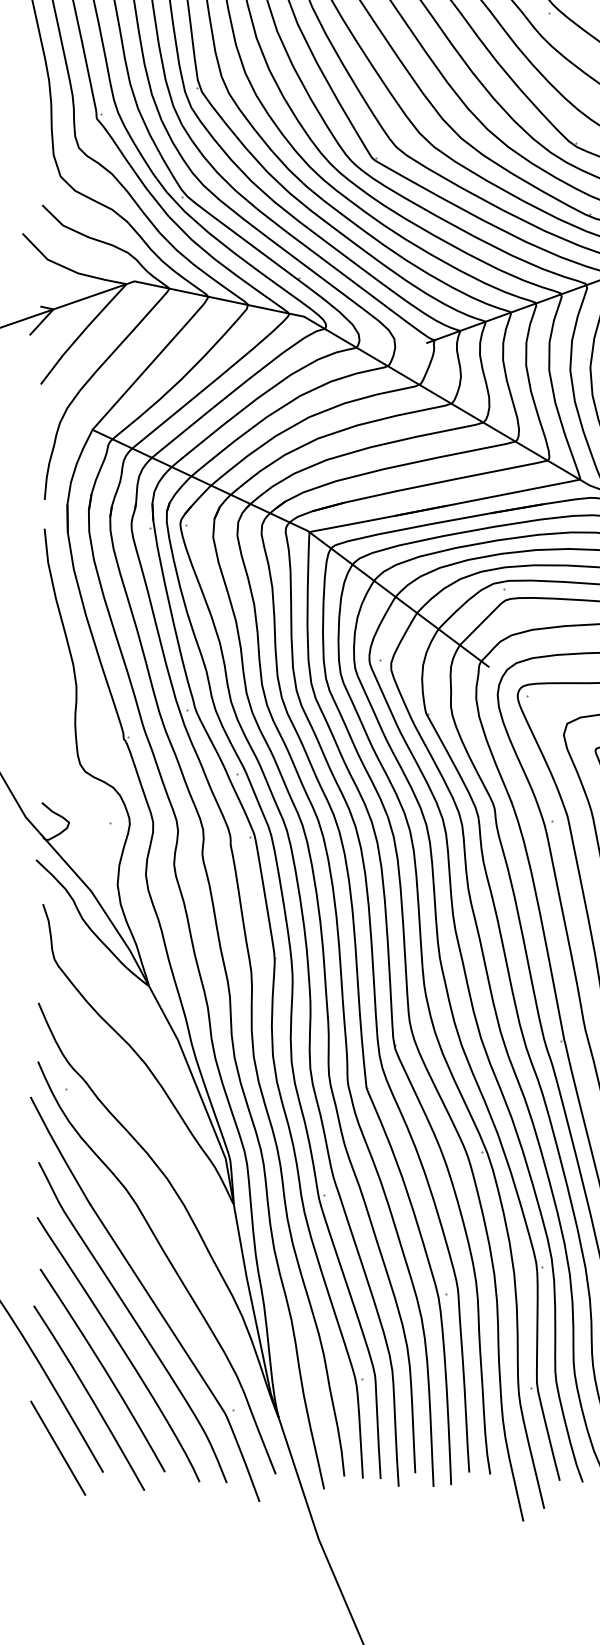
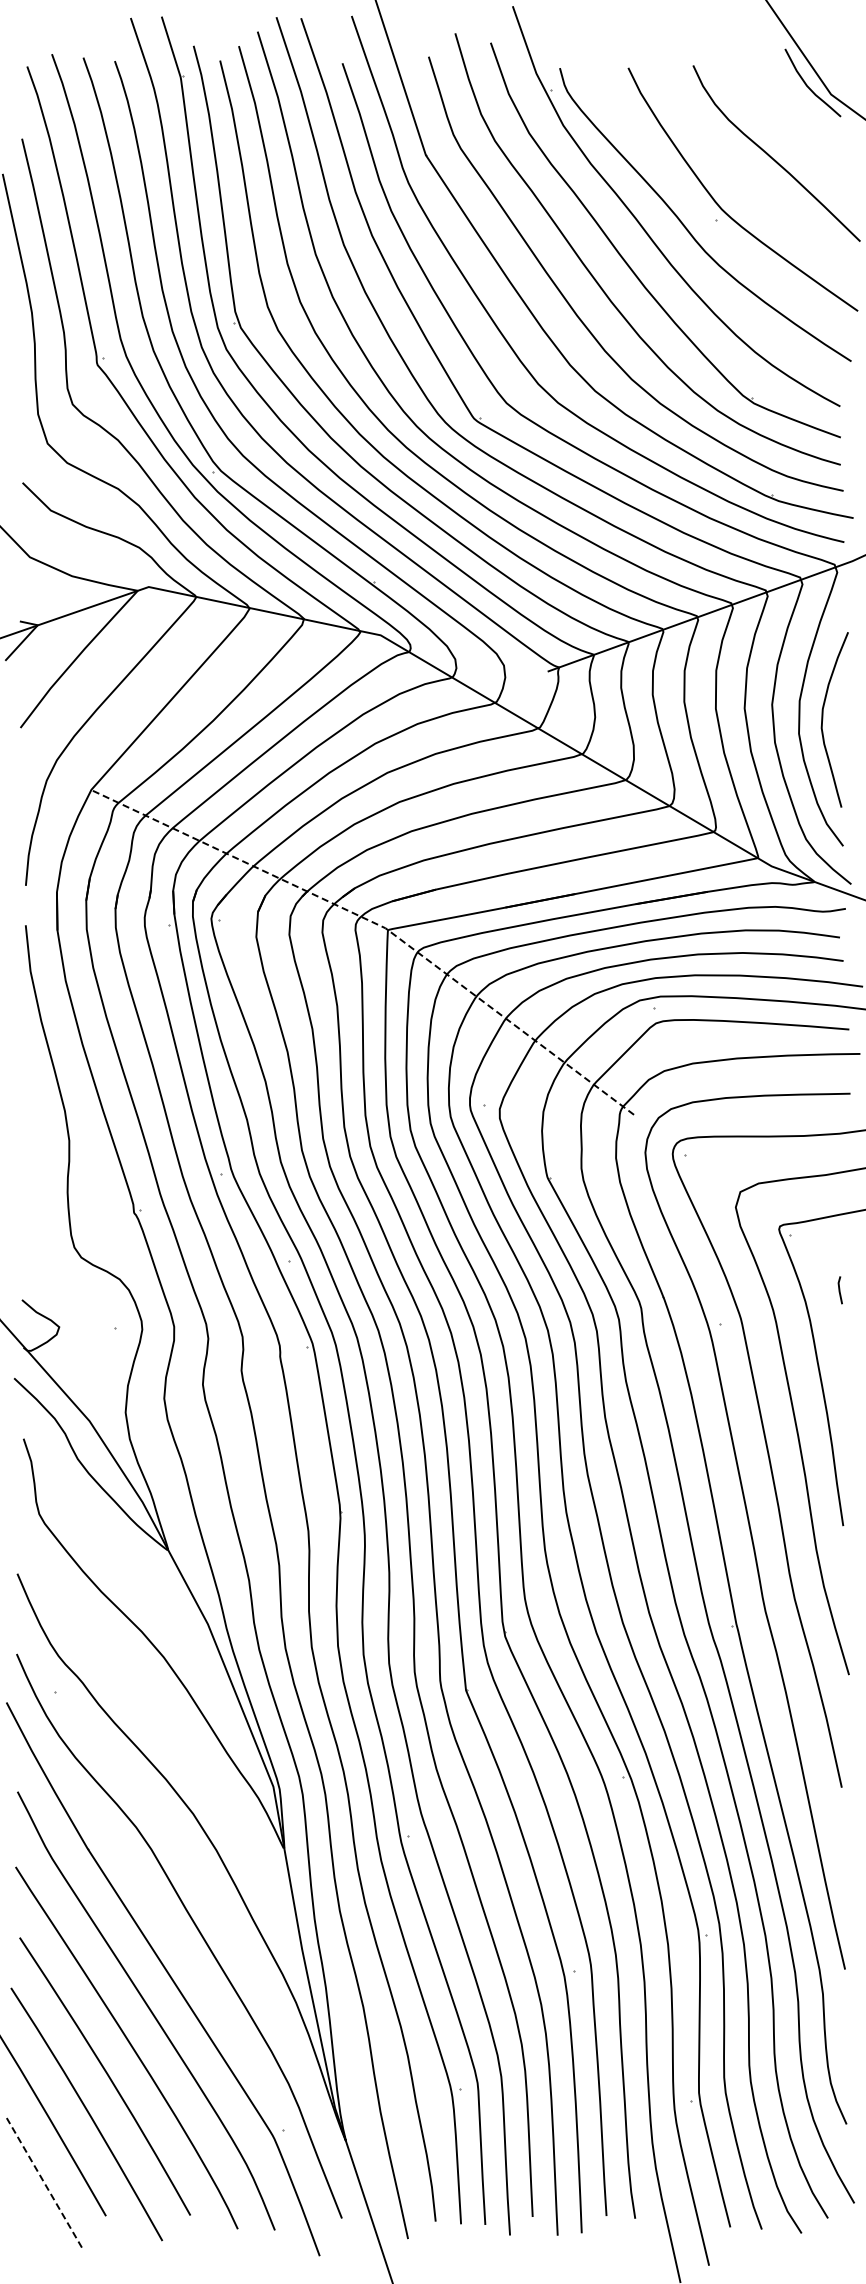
line: (304, 528) -> (380, 925), solid -> dashed
line: (58, 1448) -> (44, 2182), solid -> dashed

